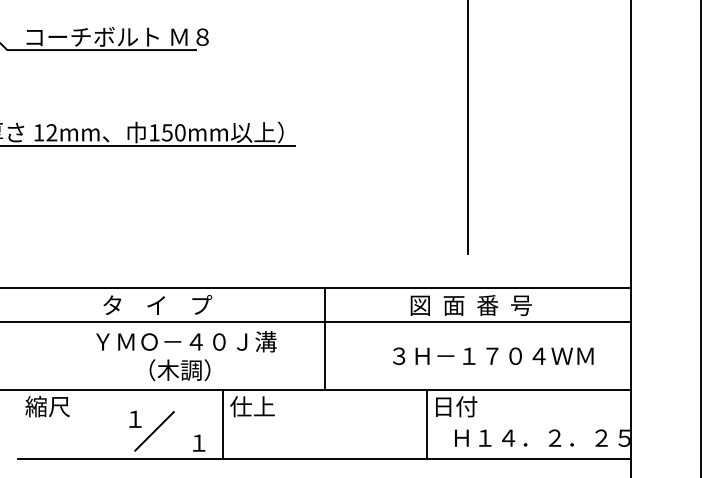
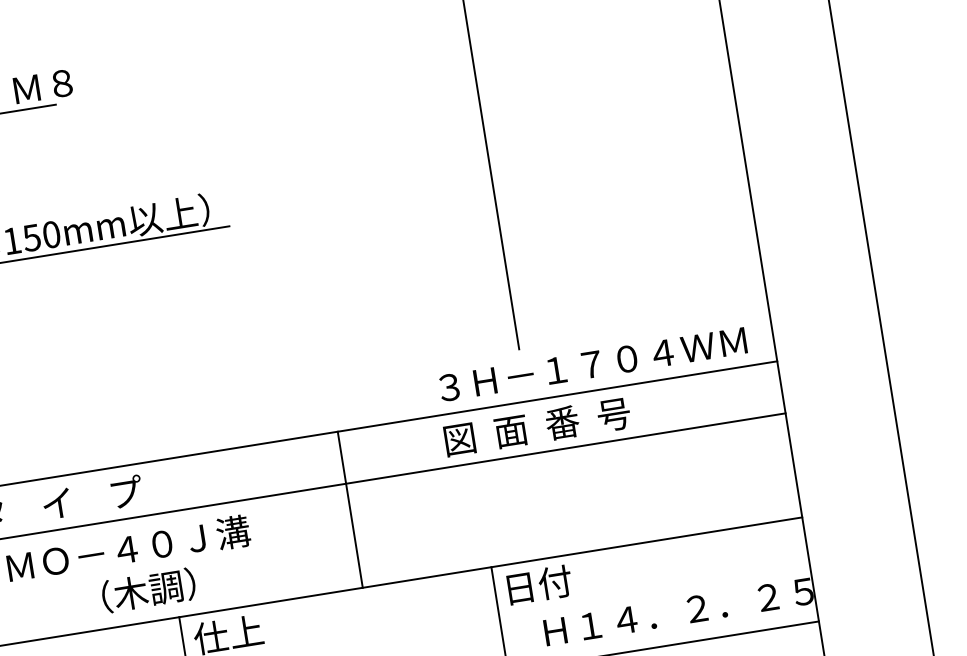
line: (325, 339) -> (350, 510), moved
text: (493, 355) -> (593, 363), moved
text: (179, 370) -> (148, 591), moved

